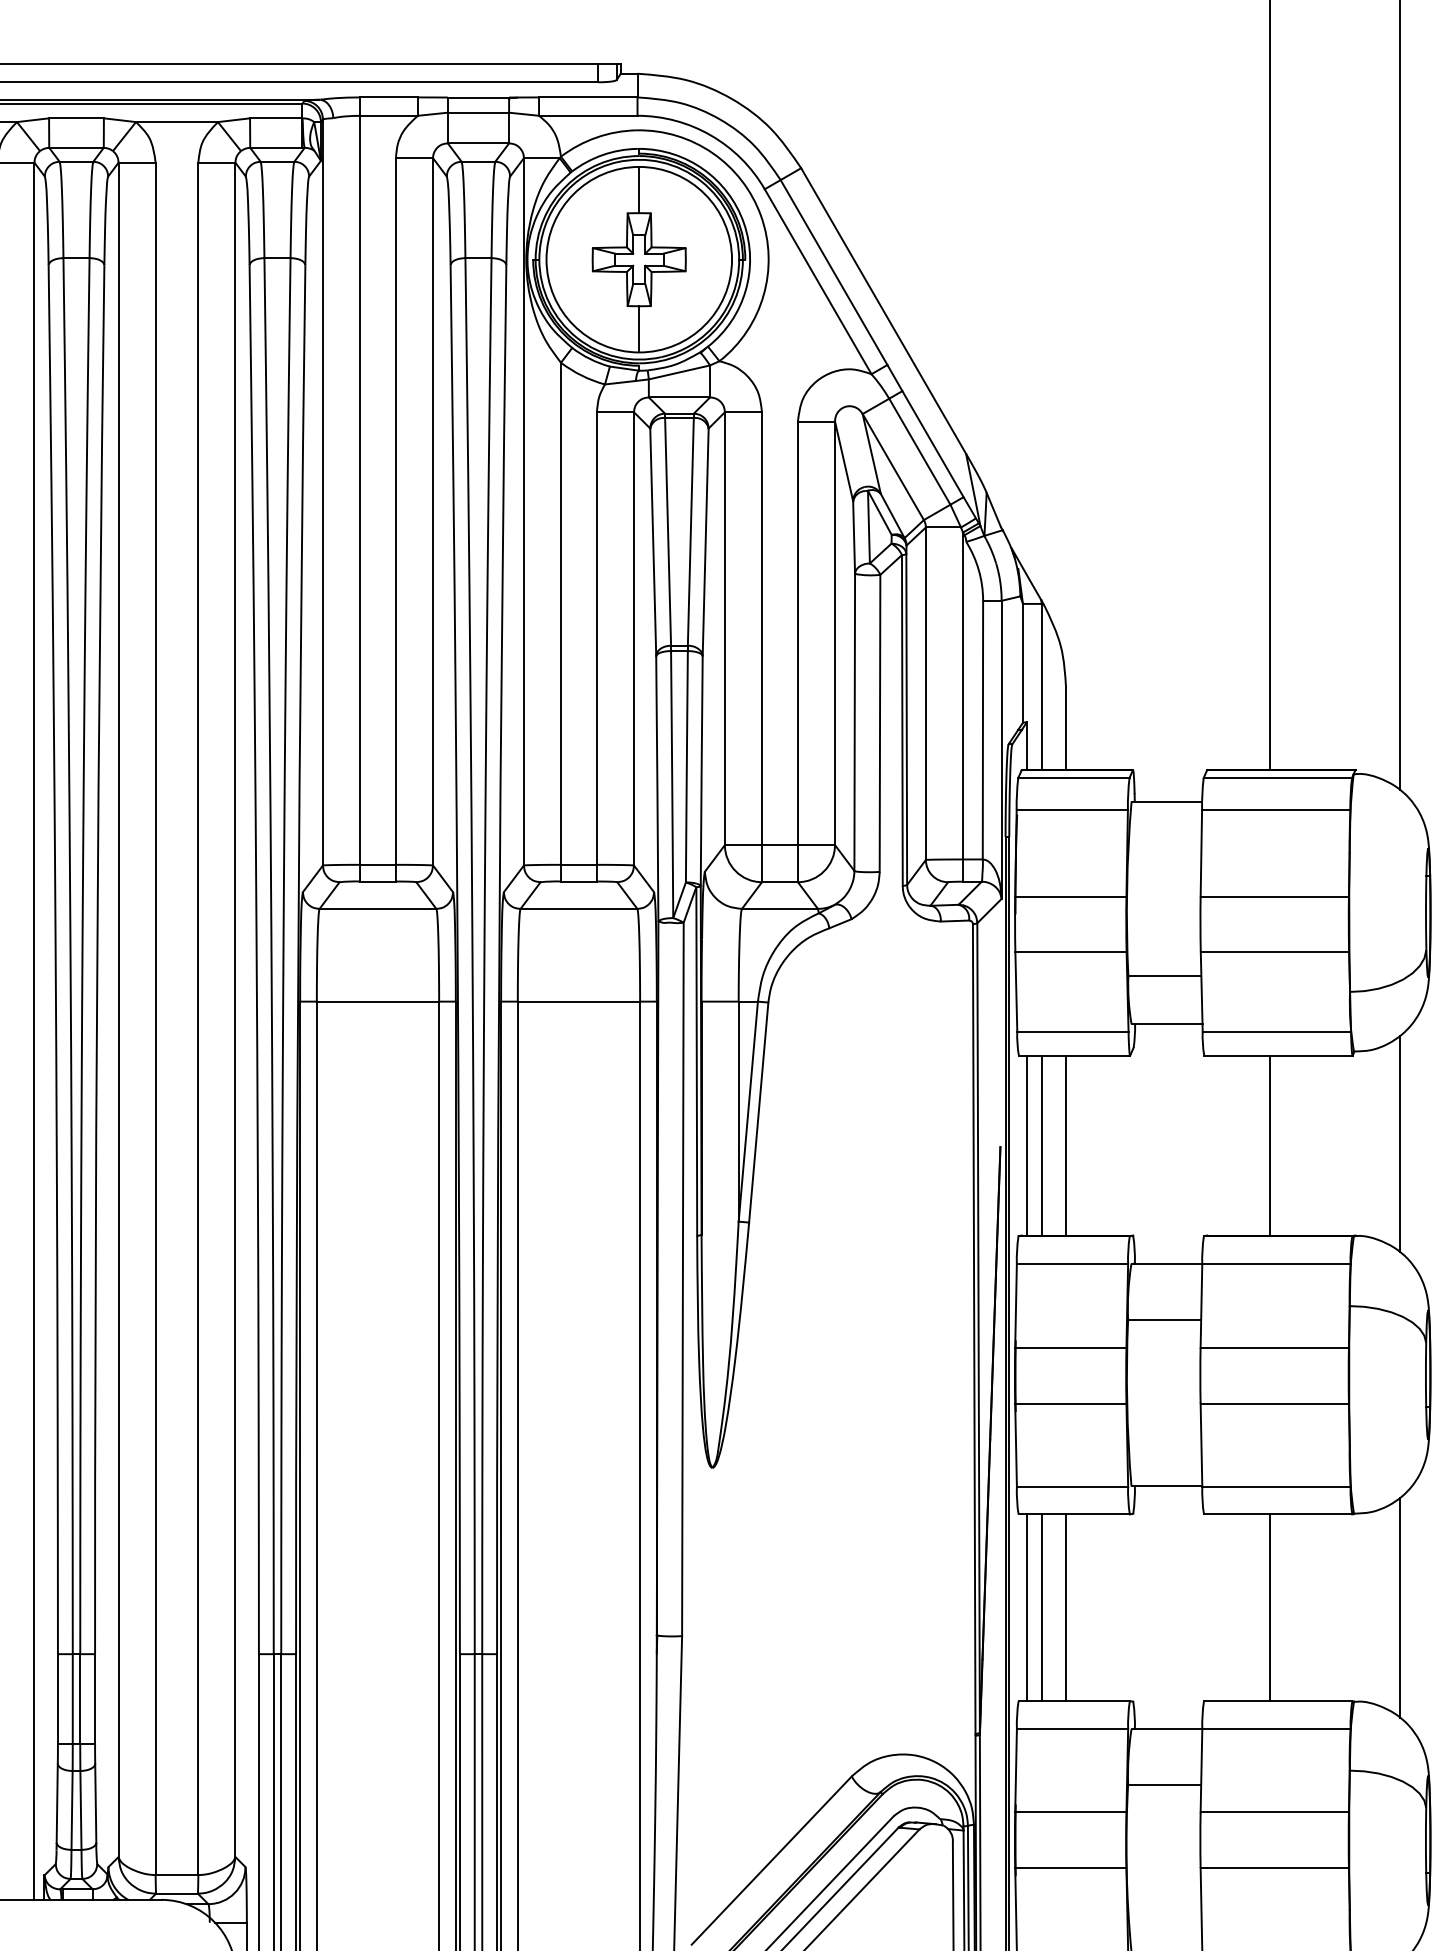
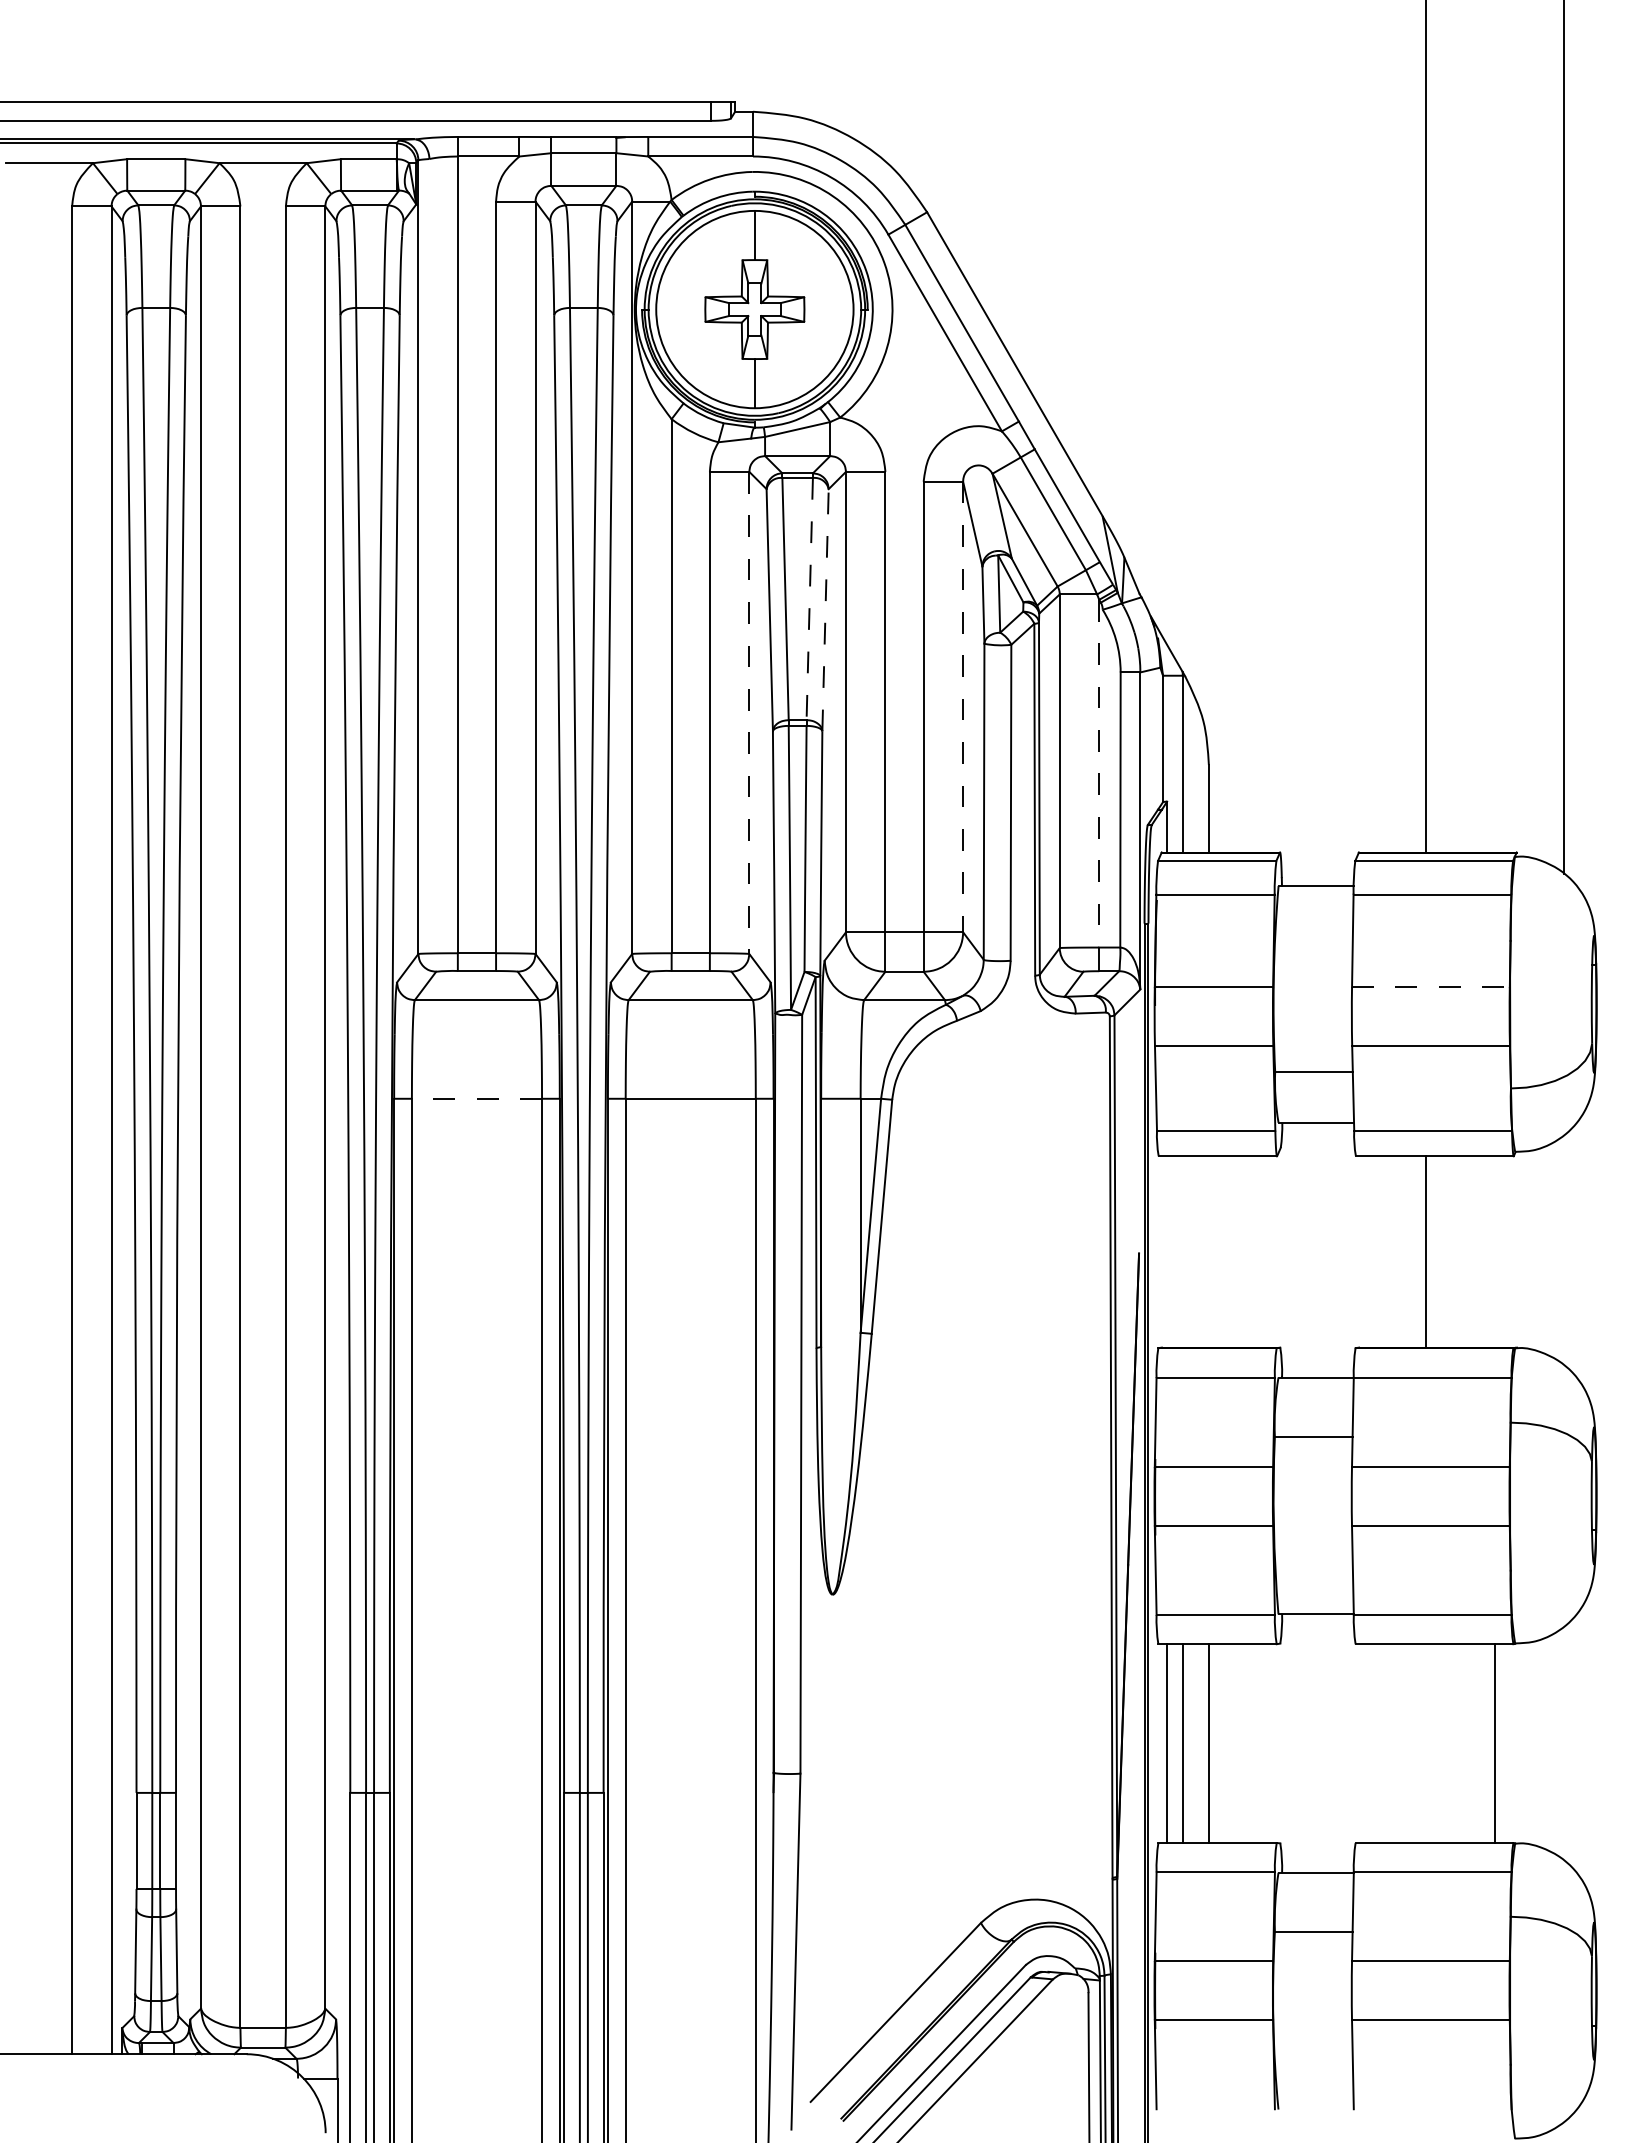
line: (690, 532) -> (809, 599), solid -> dashed
line: (705, 541) -> (825, 609), solid -> dashed
line: (835, 633) -> (963, 707), solid -> dashed
line: (634, 639) -> (749, 713), solid -> dashed
line: (963, 695) -> (1099, 773), solid -> dashed
line: (1274, 897) -> (1430, 987), solid -> dashed
line: (377, 1001) -> (476, 1098), solid -> dashed
line: (1400, 1144) -> (1564, 1250), removed
line: (1027, 1145) -> (1167, 1251), removed
line: (1041, 1145) -> (1182, 1251), removed
line: (1065, 1145) -> (1208, 1251), removed
line: (1269, 1607) -> (1494, 1743), moved
line: (1400, 1607) -> (1564, 1743), removed

